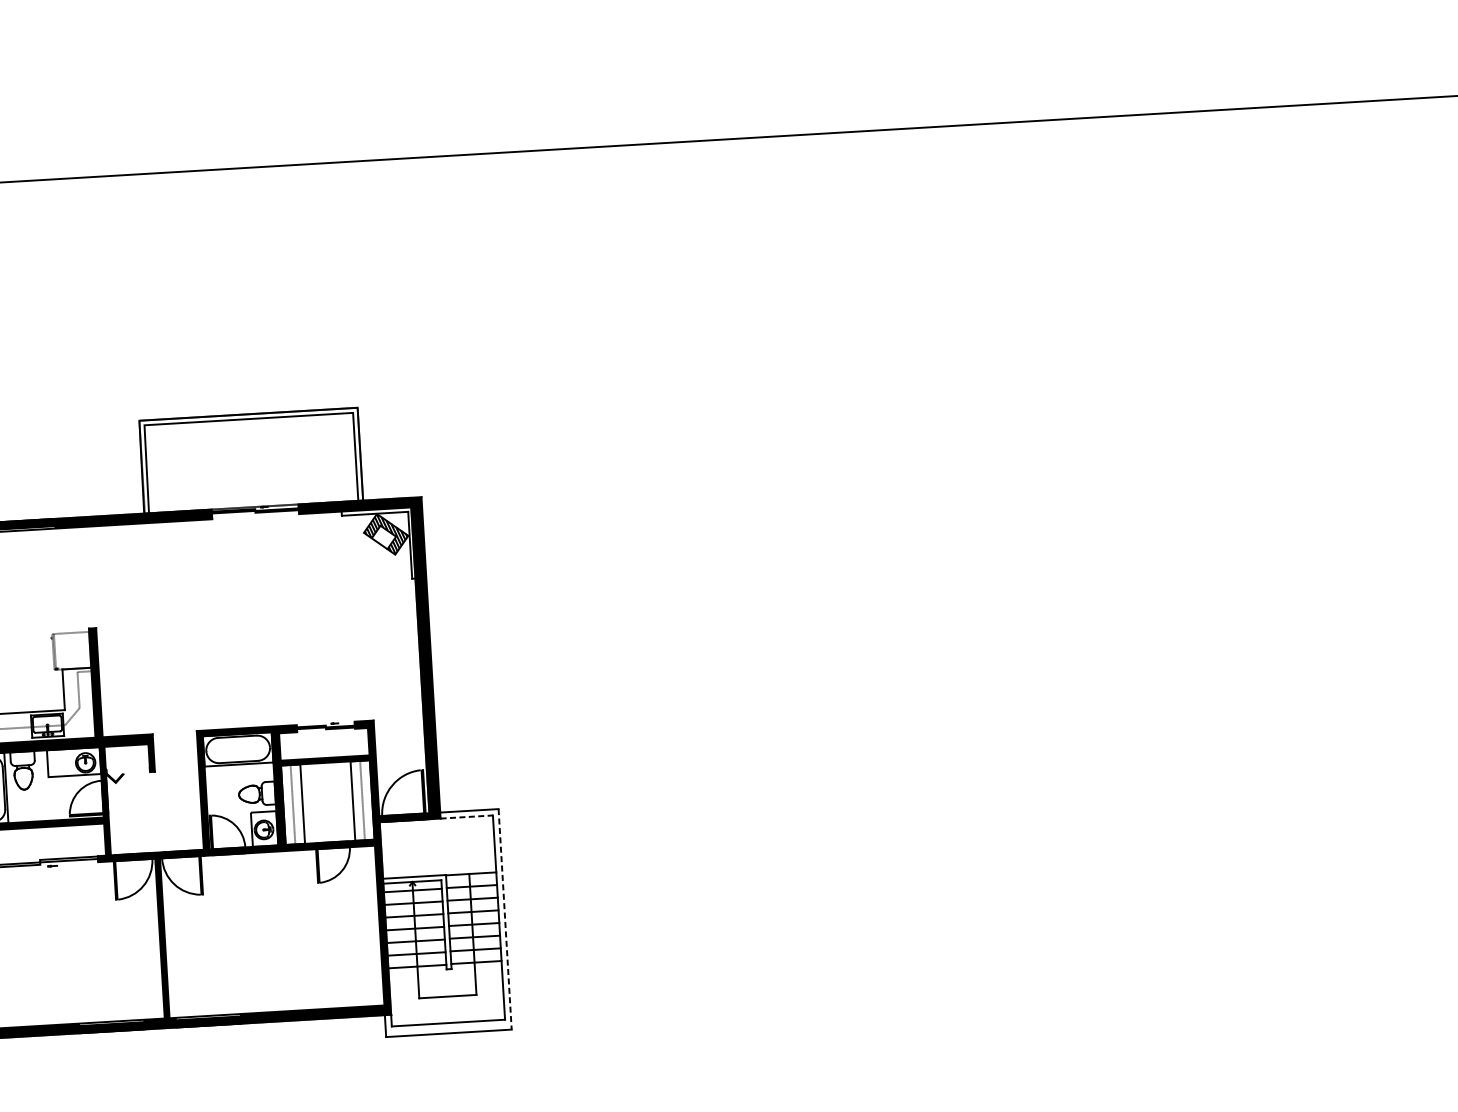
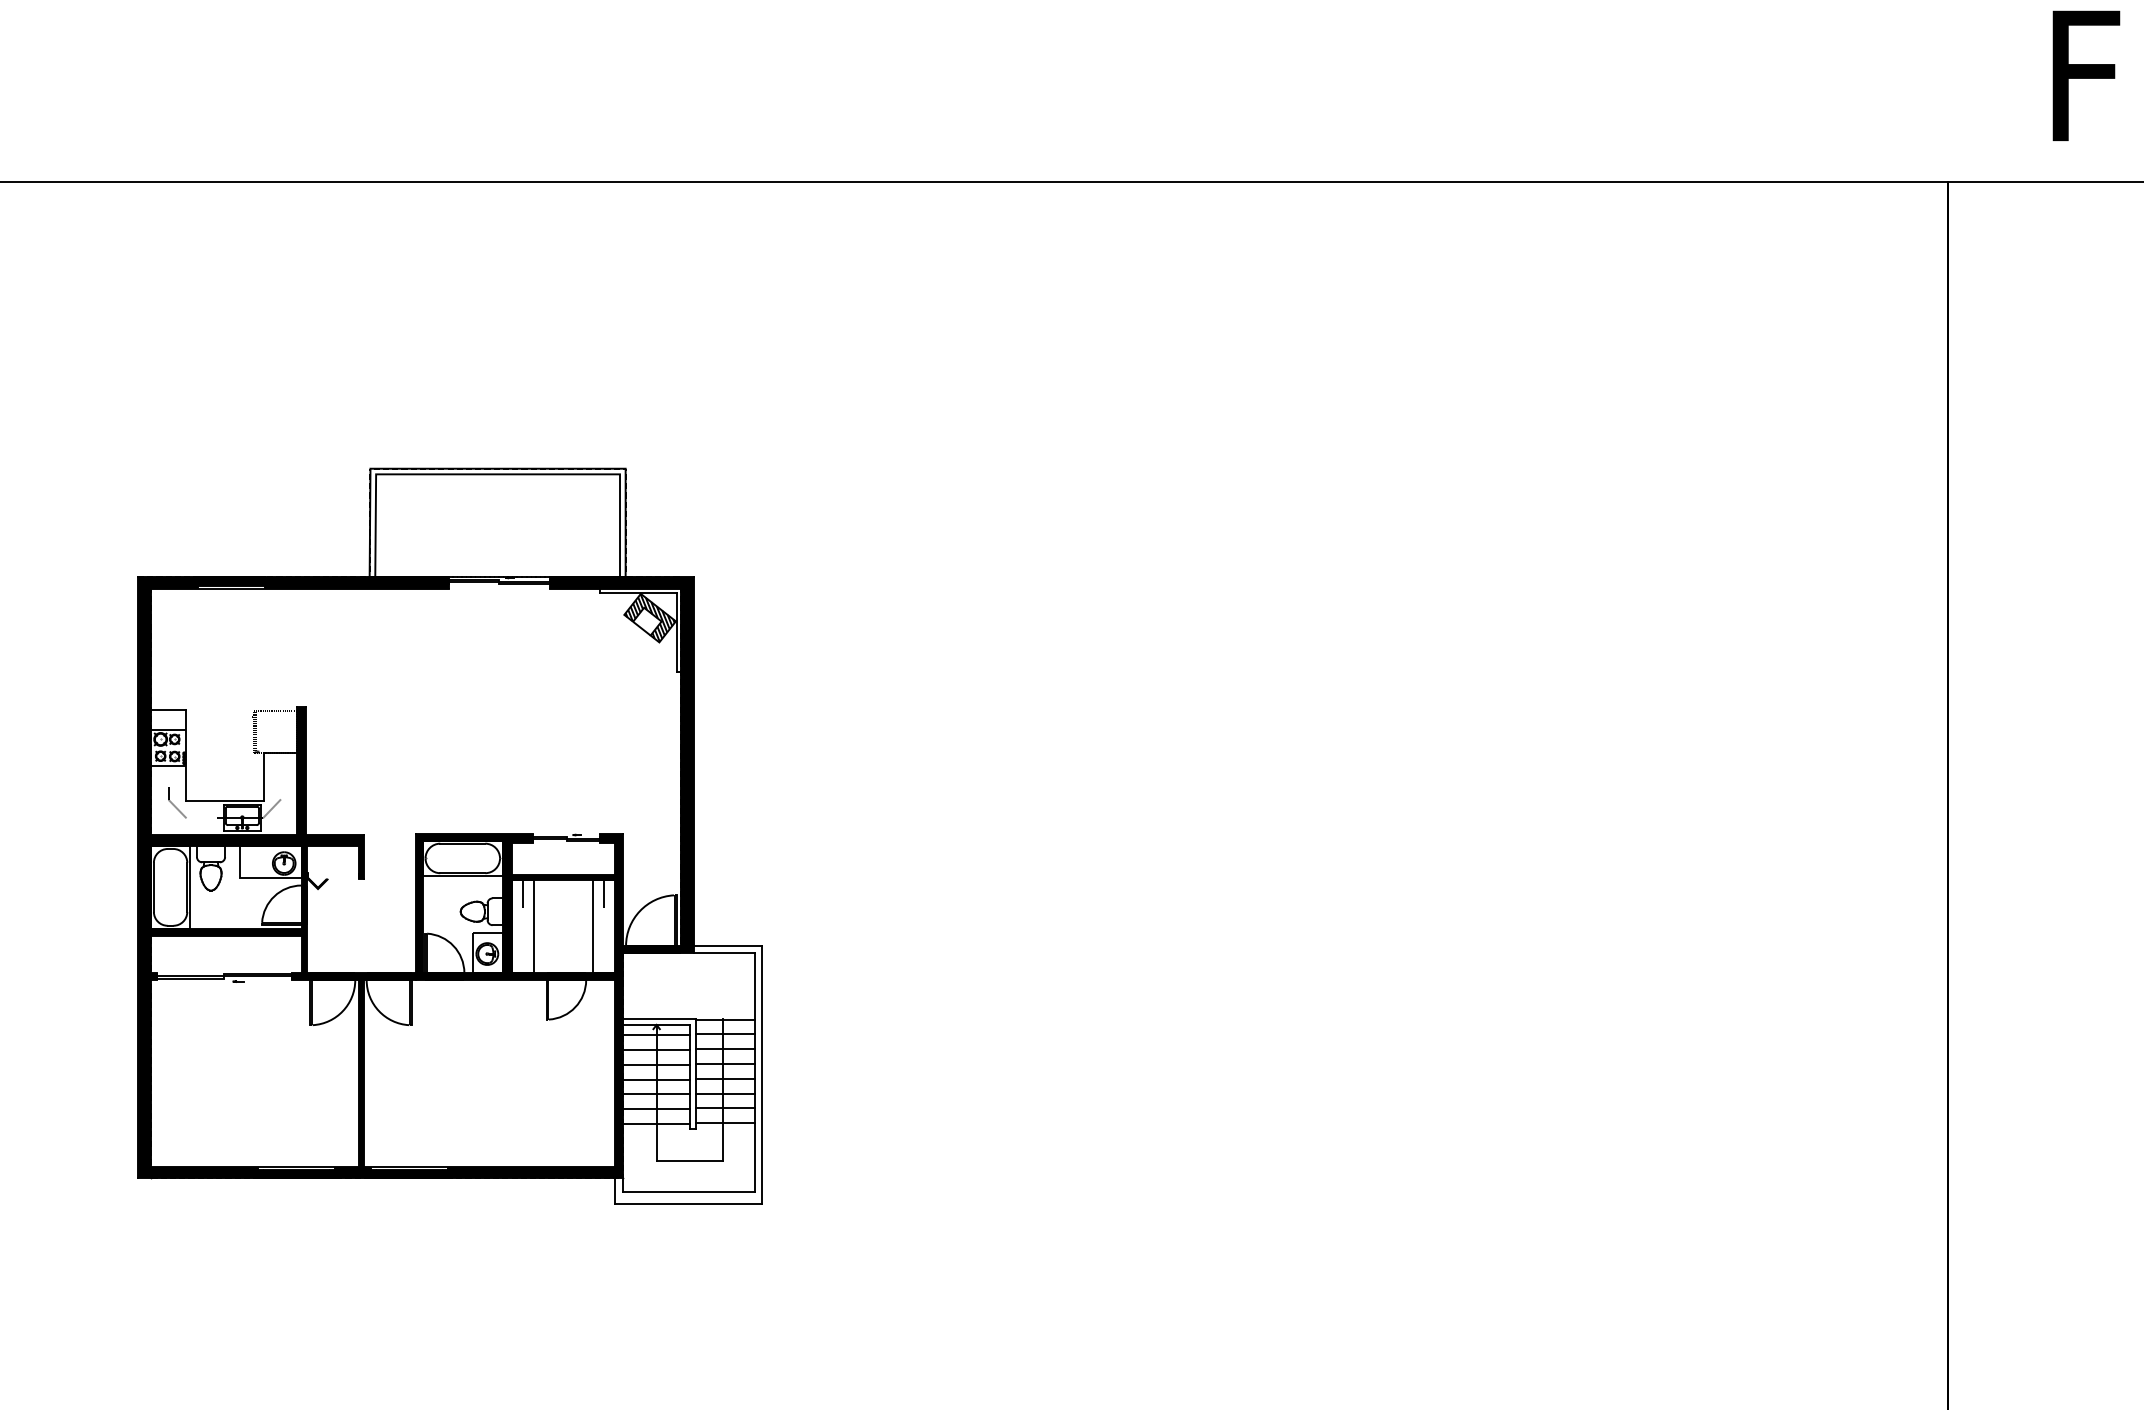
line: (466, 817) -> (724, 953), dashed -> solid
line: (505, 918) -> (762, 1074), dashed -> solid

